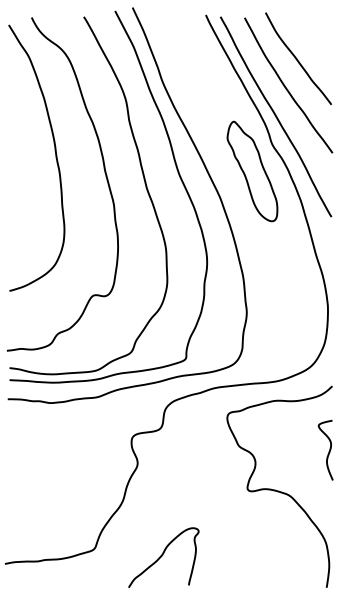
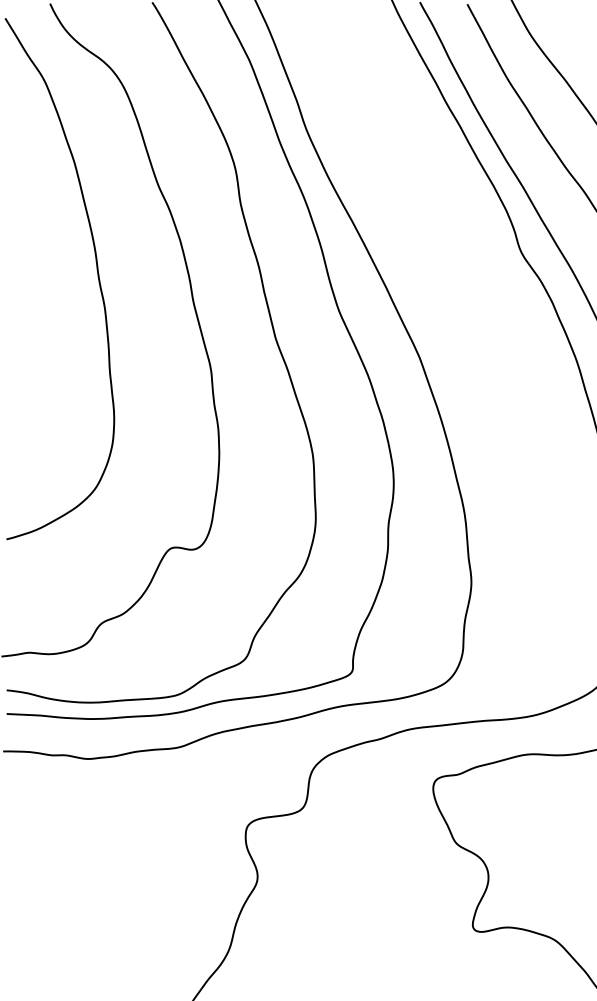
part: (252, 171) -> (482, 305), removed

